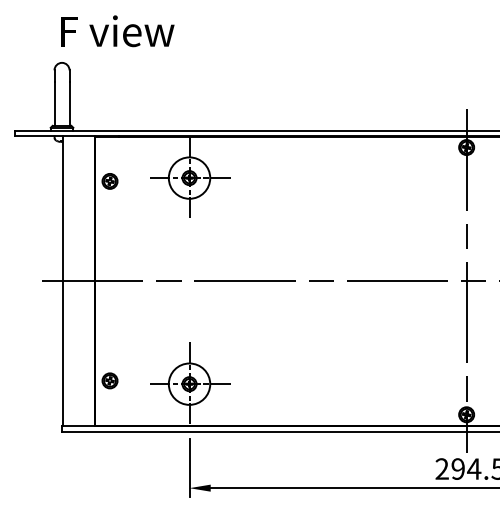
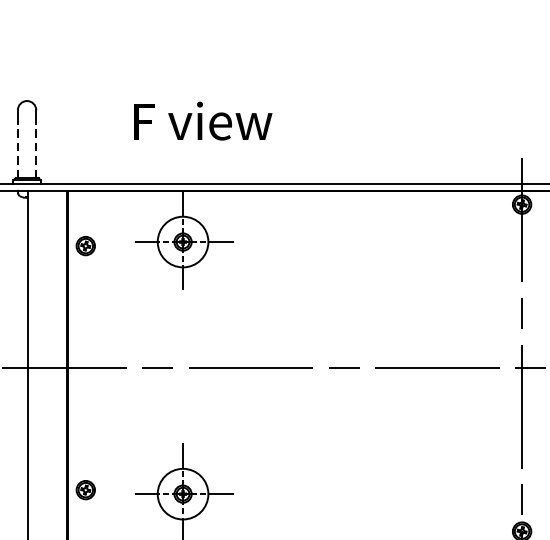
text: (117, 31) -> (202, 121), moved
line: (54, 103) -> (17, 150), solid -> dashed
line: (69, 103) -> (36, 150), solid -> dashed

